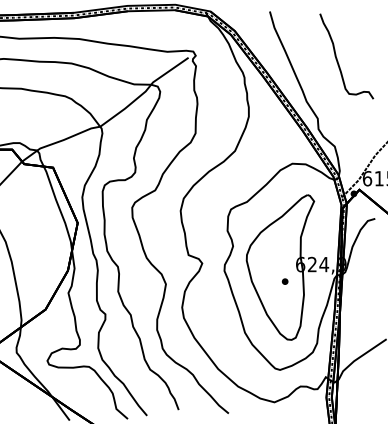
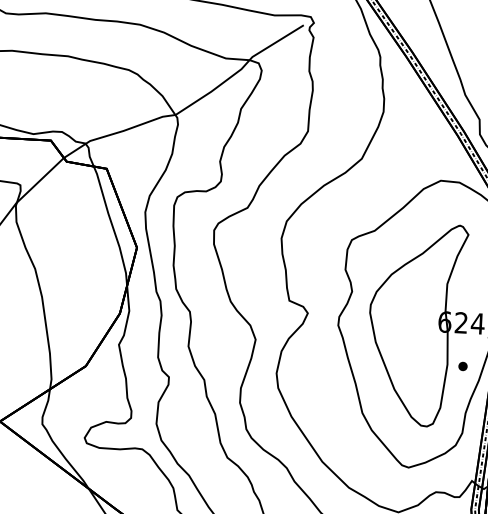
part: (284, 281) -> (462, 366), moved

